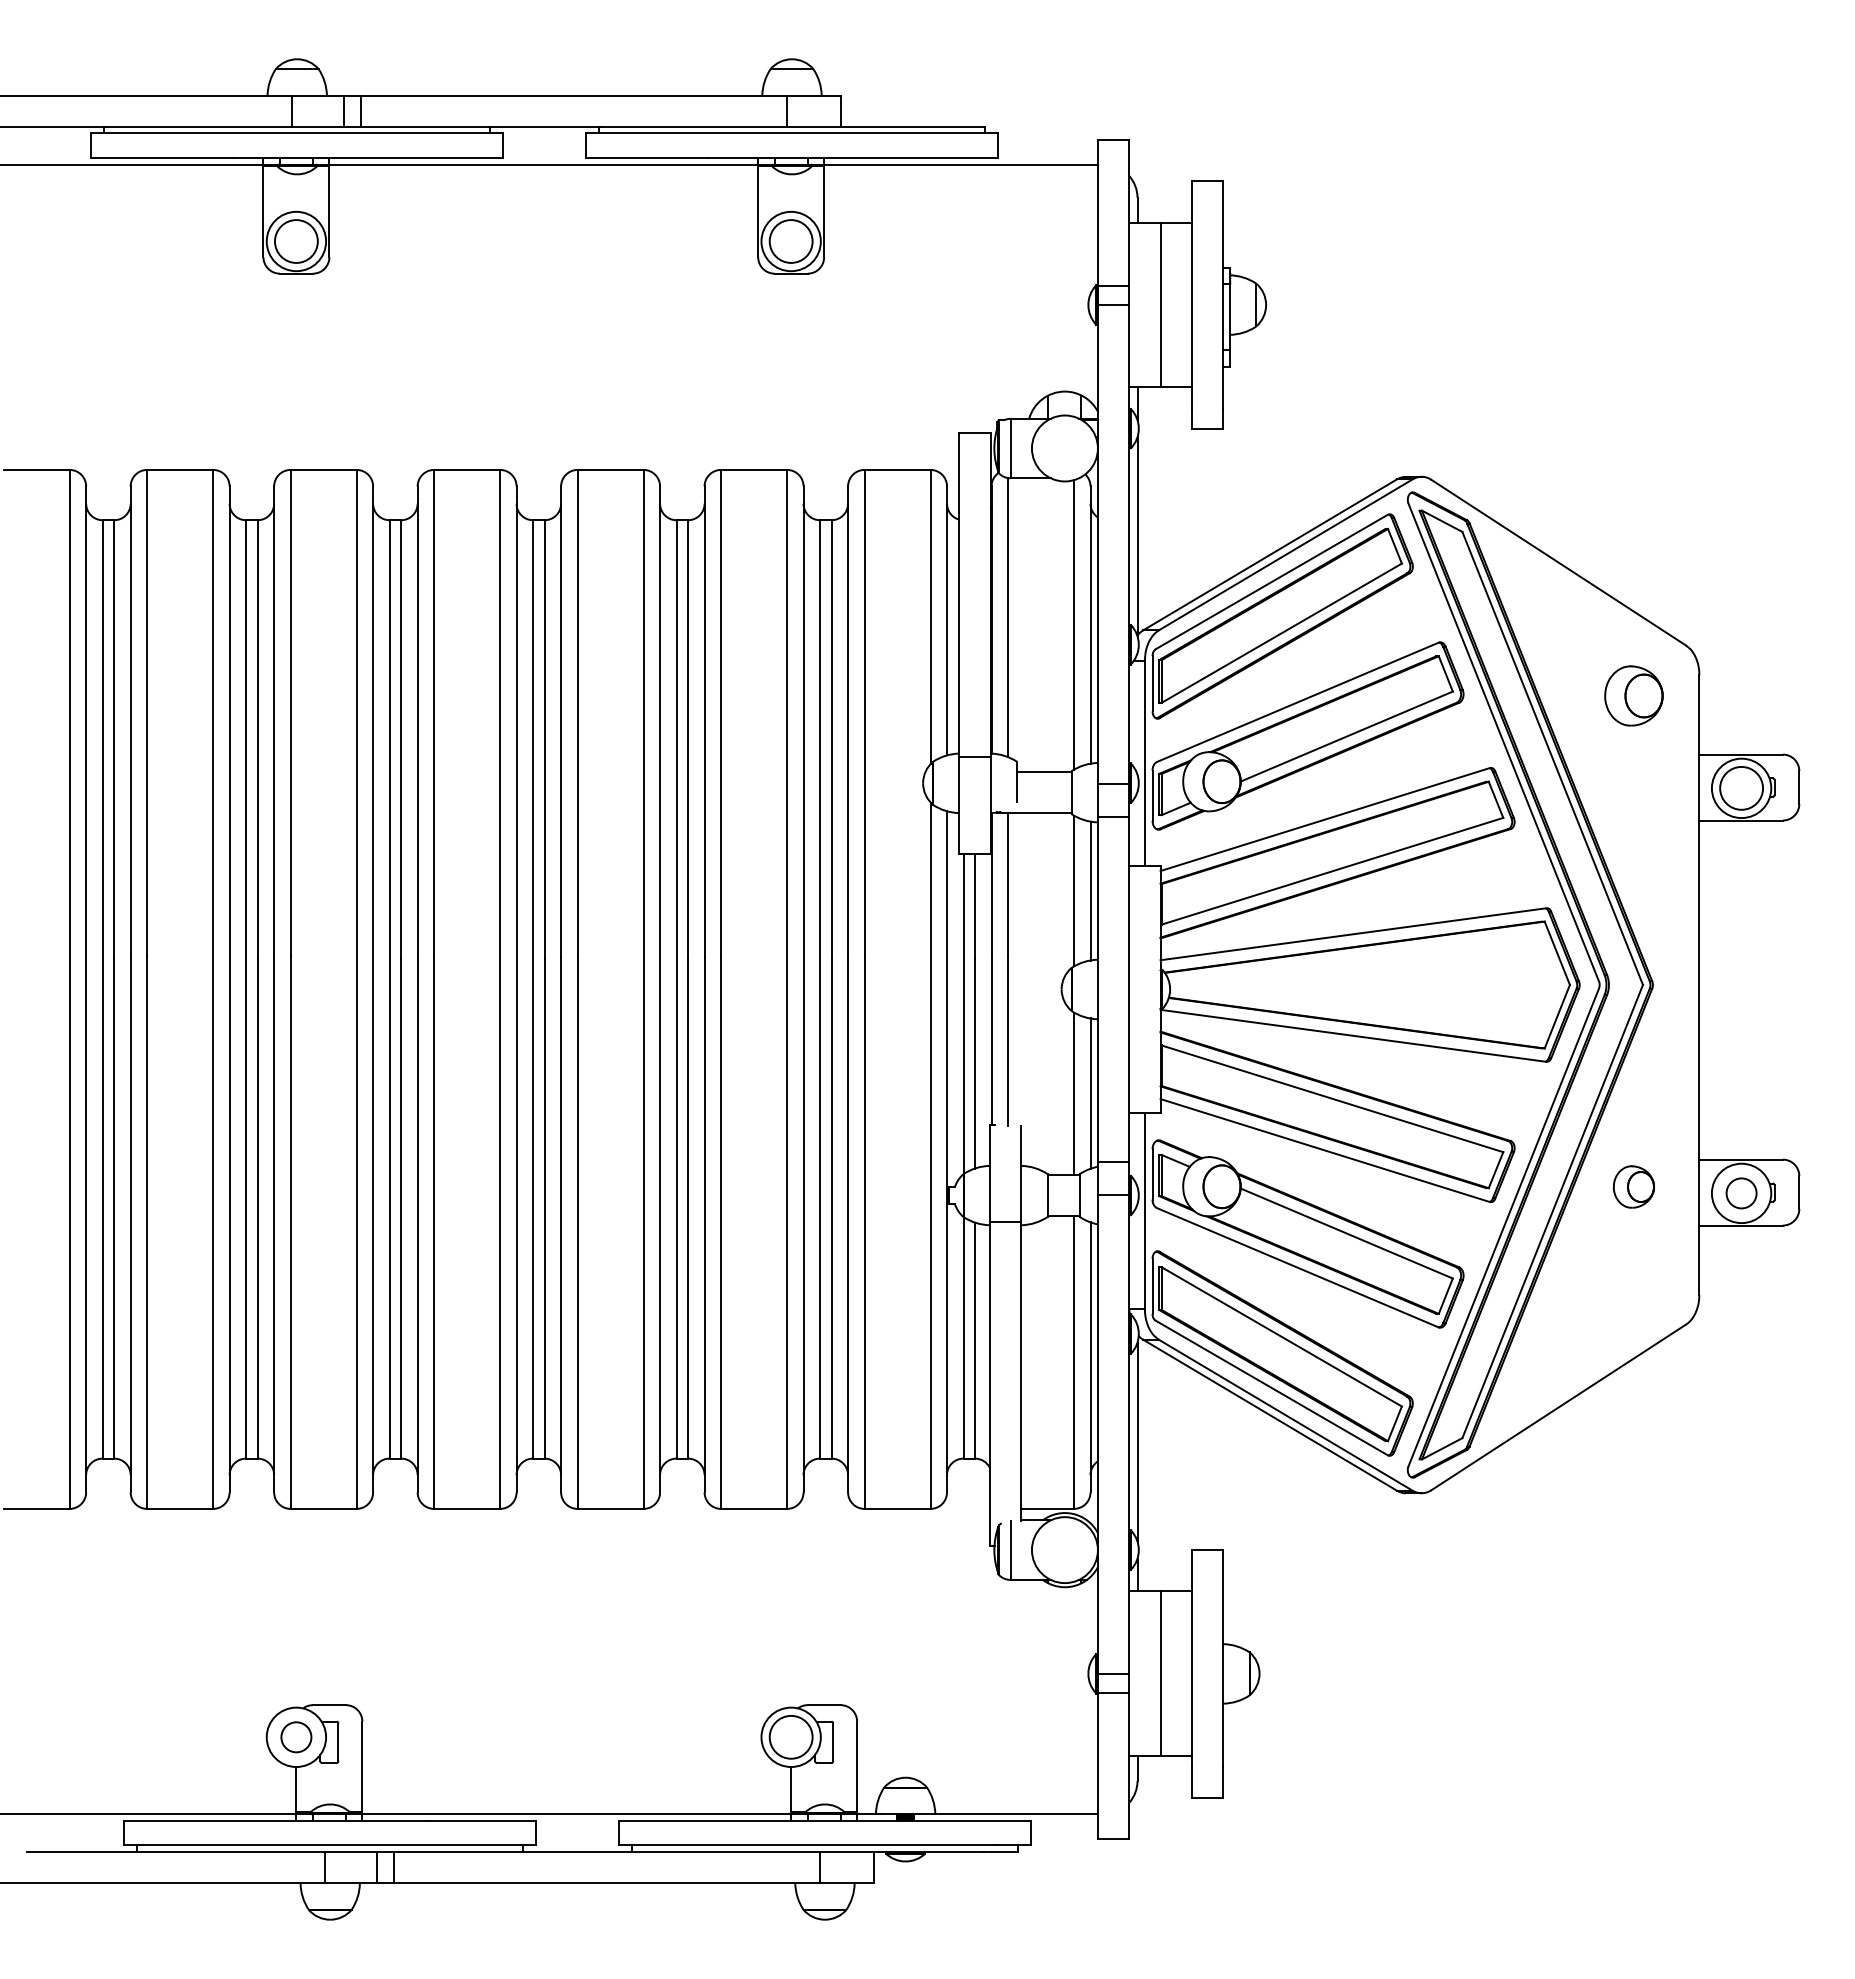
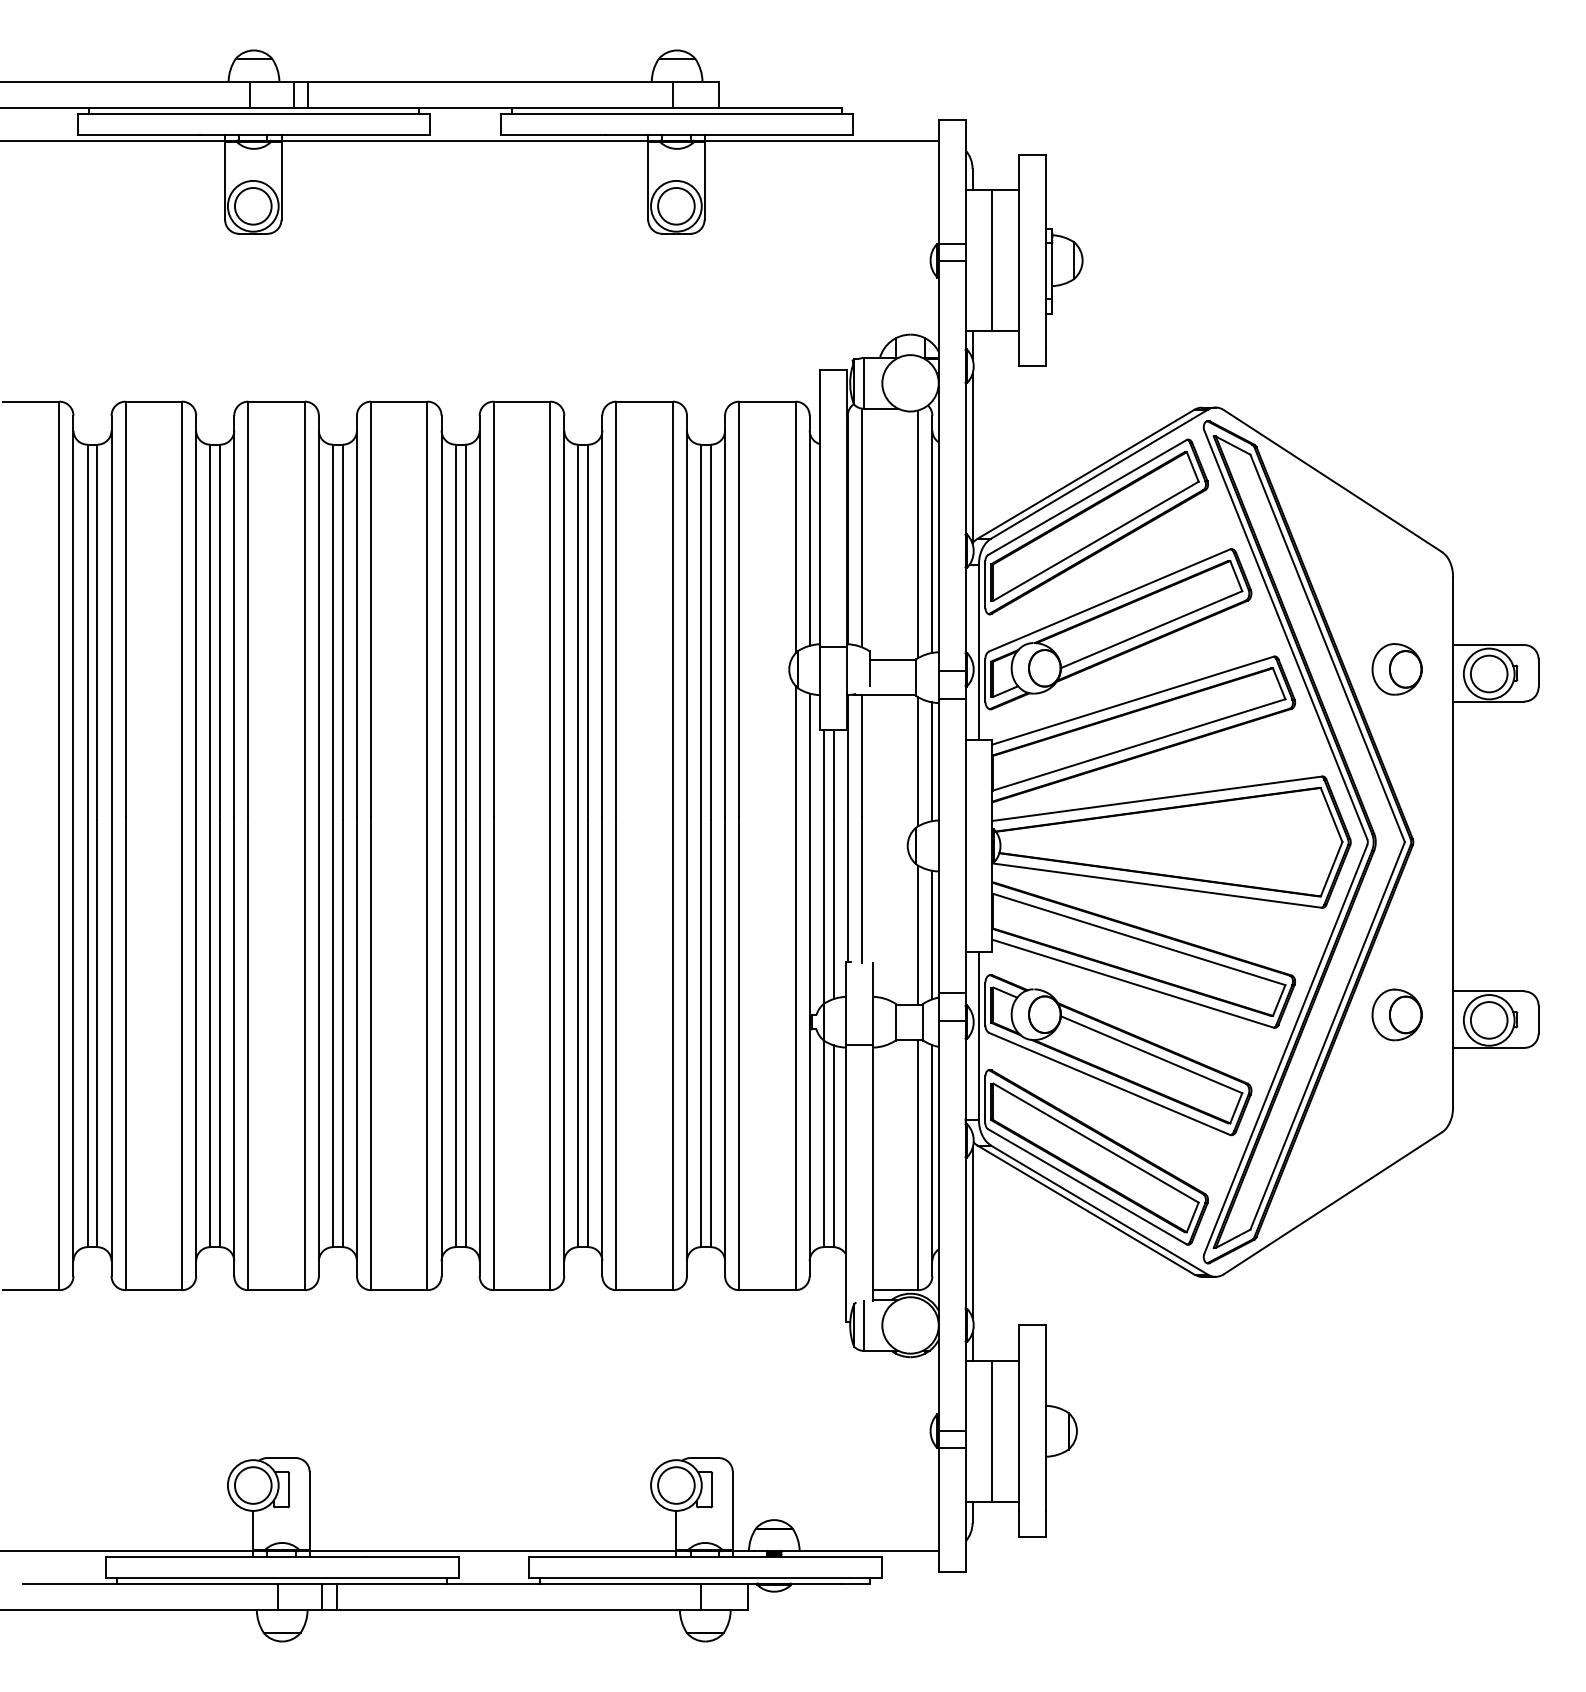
part: (1633, 695) -> (1396, 668), moved
part: (1633, 1186) -> (1396, 1014), size x1.43
circle: (1741, 1192) -> (1489, 1019), size x1.43
circle: (295, 1736) -> (252, 1484), size x1.43

